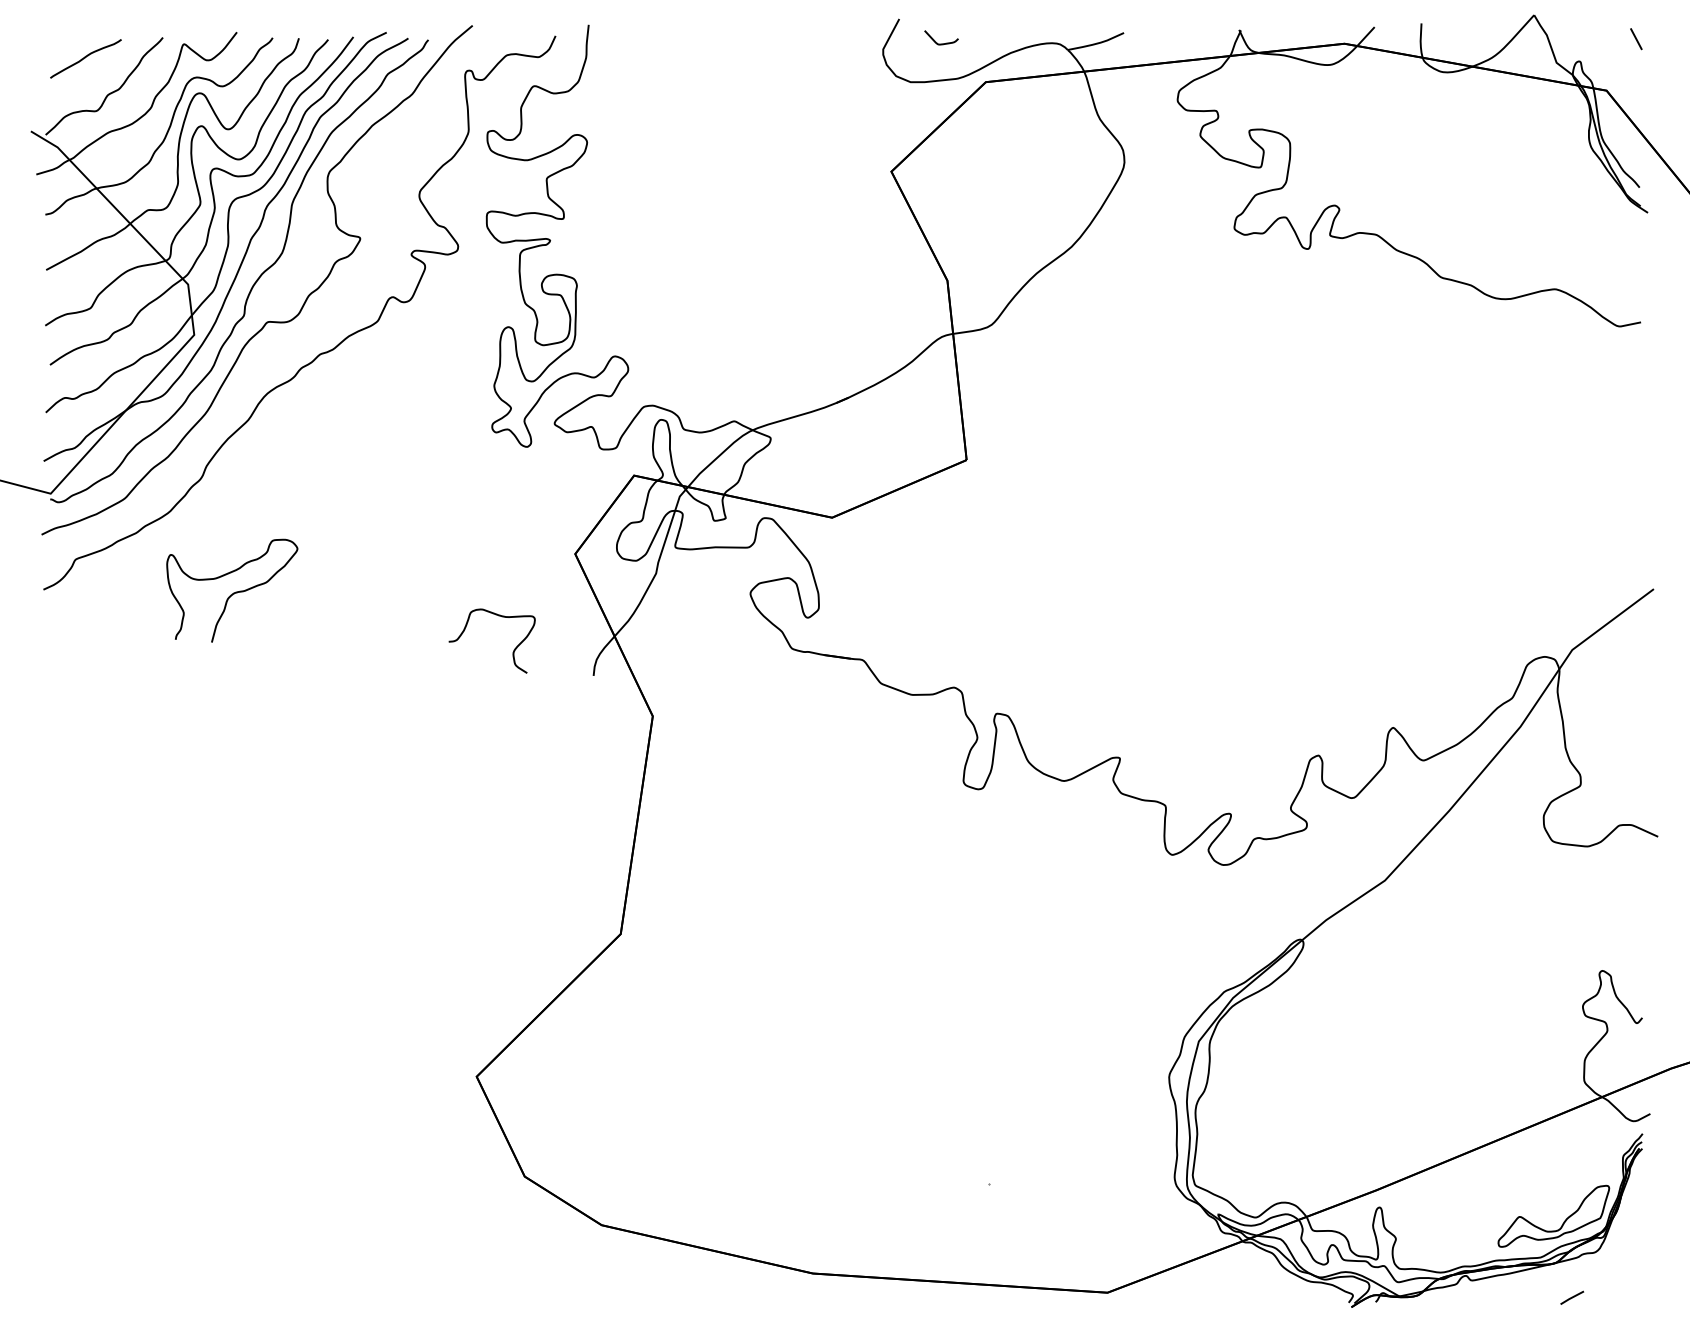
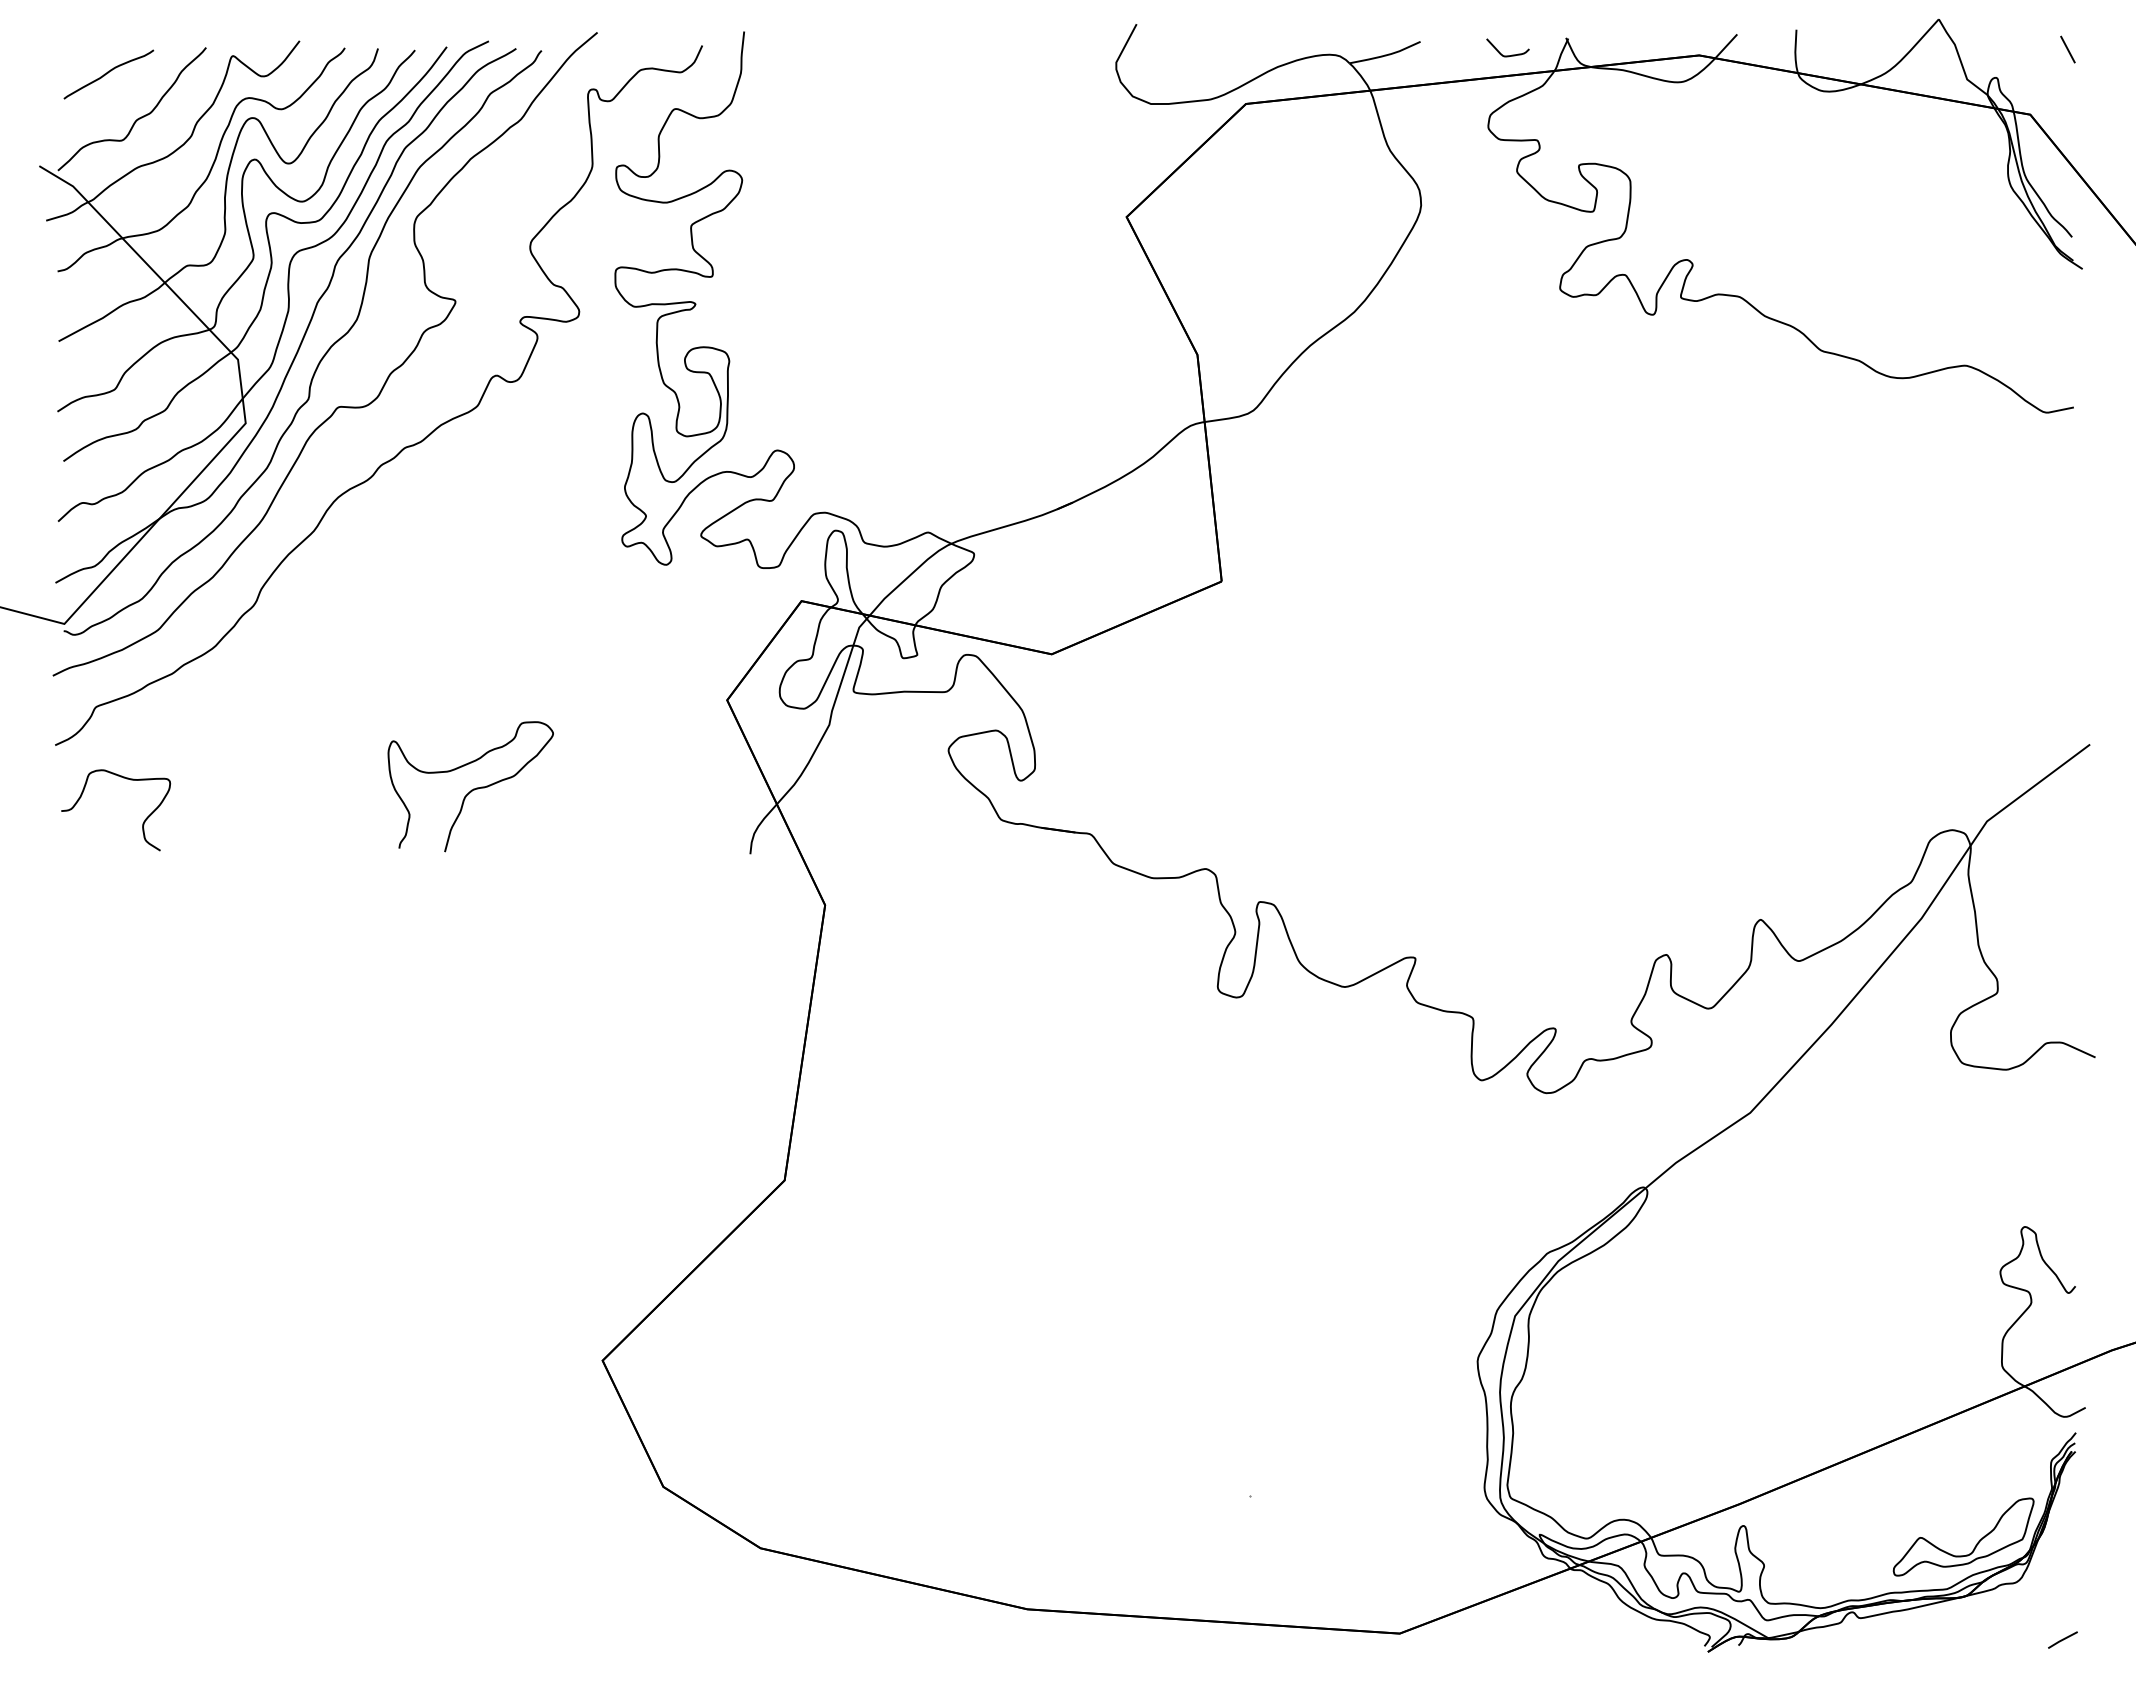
curve: (941, 43) -> (1507, 55), moved
curve: (232, 593) -> (471, 789), moved
curve: (513, 651) -> (142, 823), moved
line: (1571, 1297) -> (2062, 1639), moved

